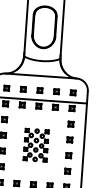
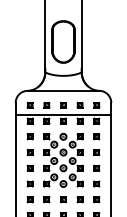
part: (36, 144) -> (63, 159), size x1.67

